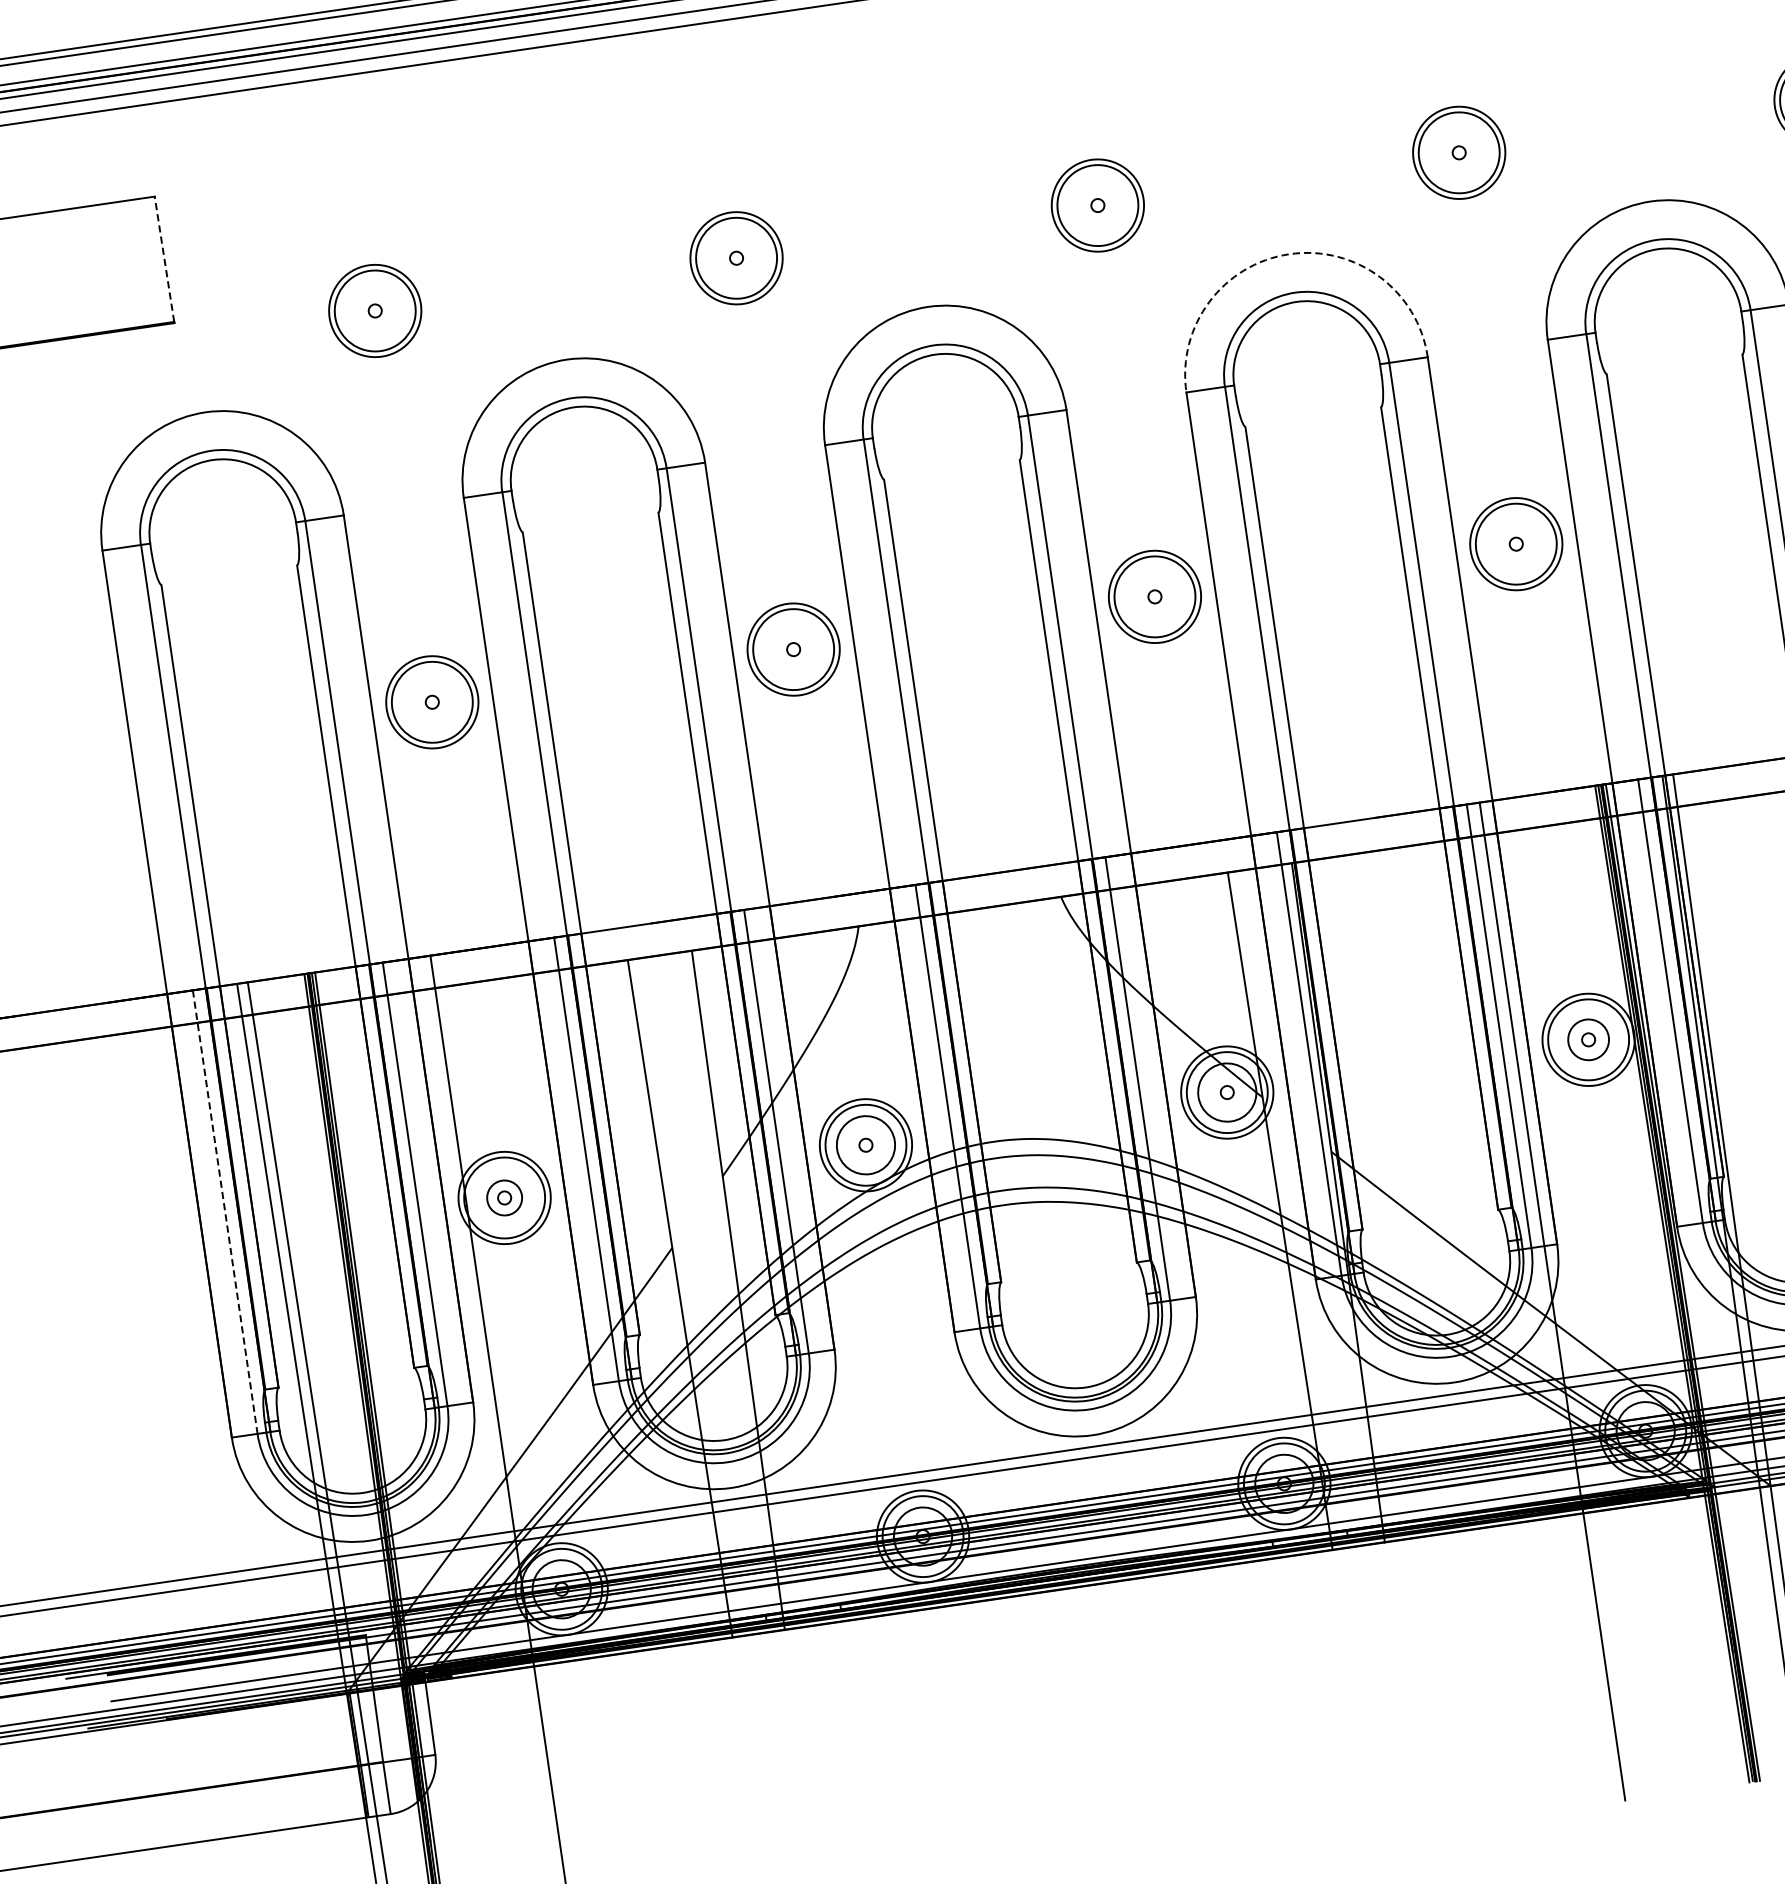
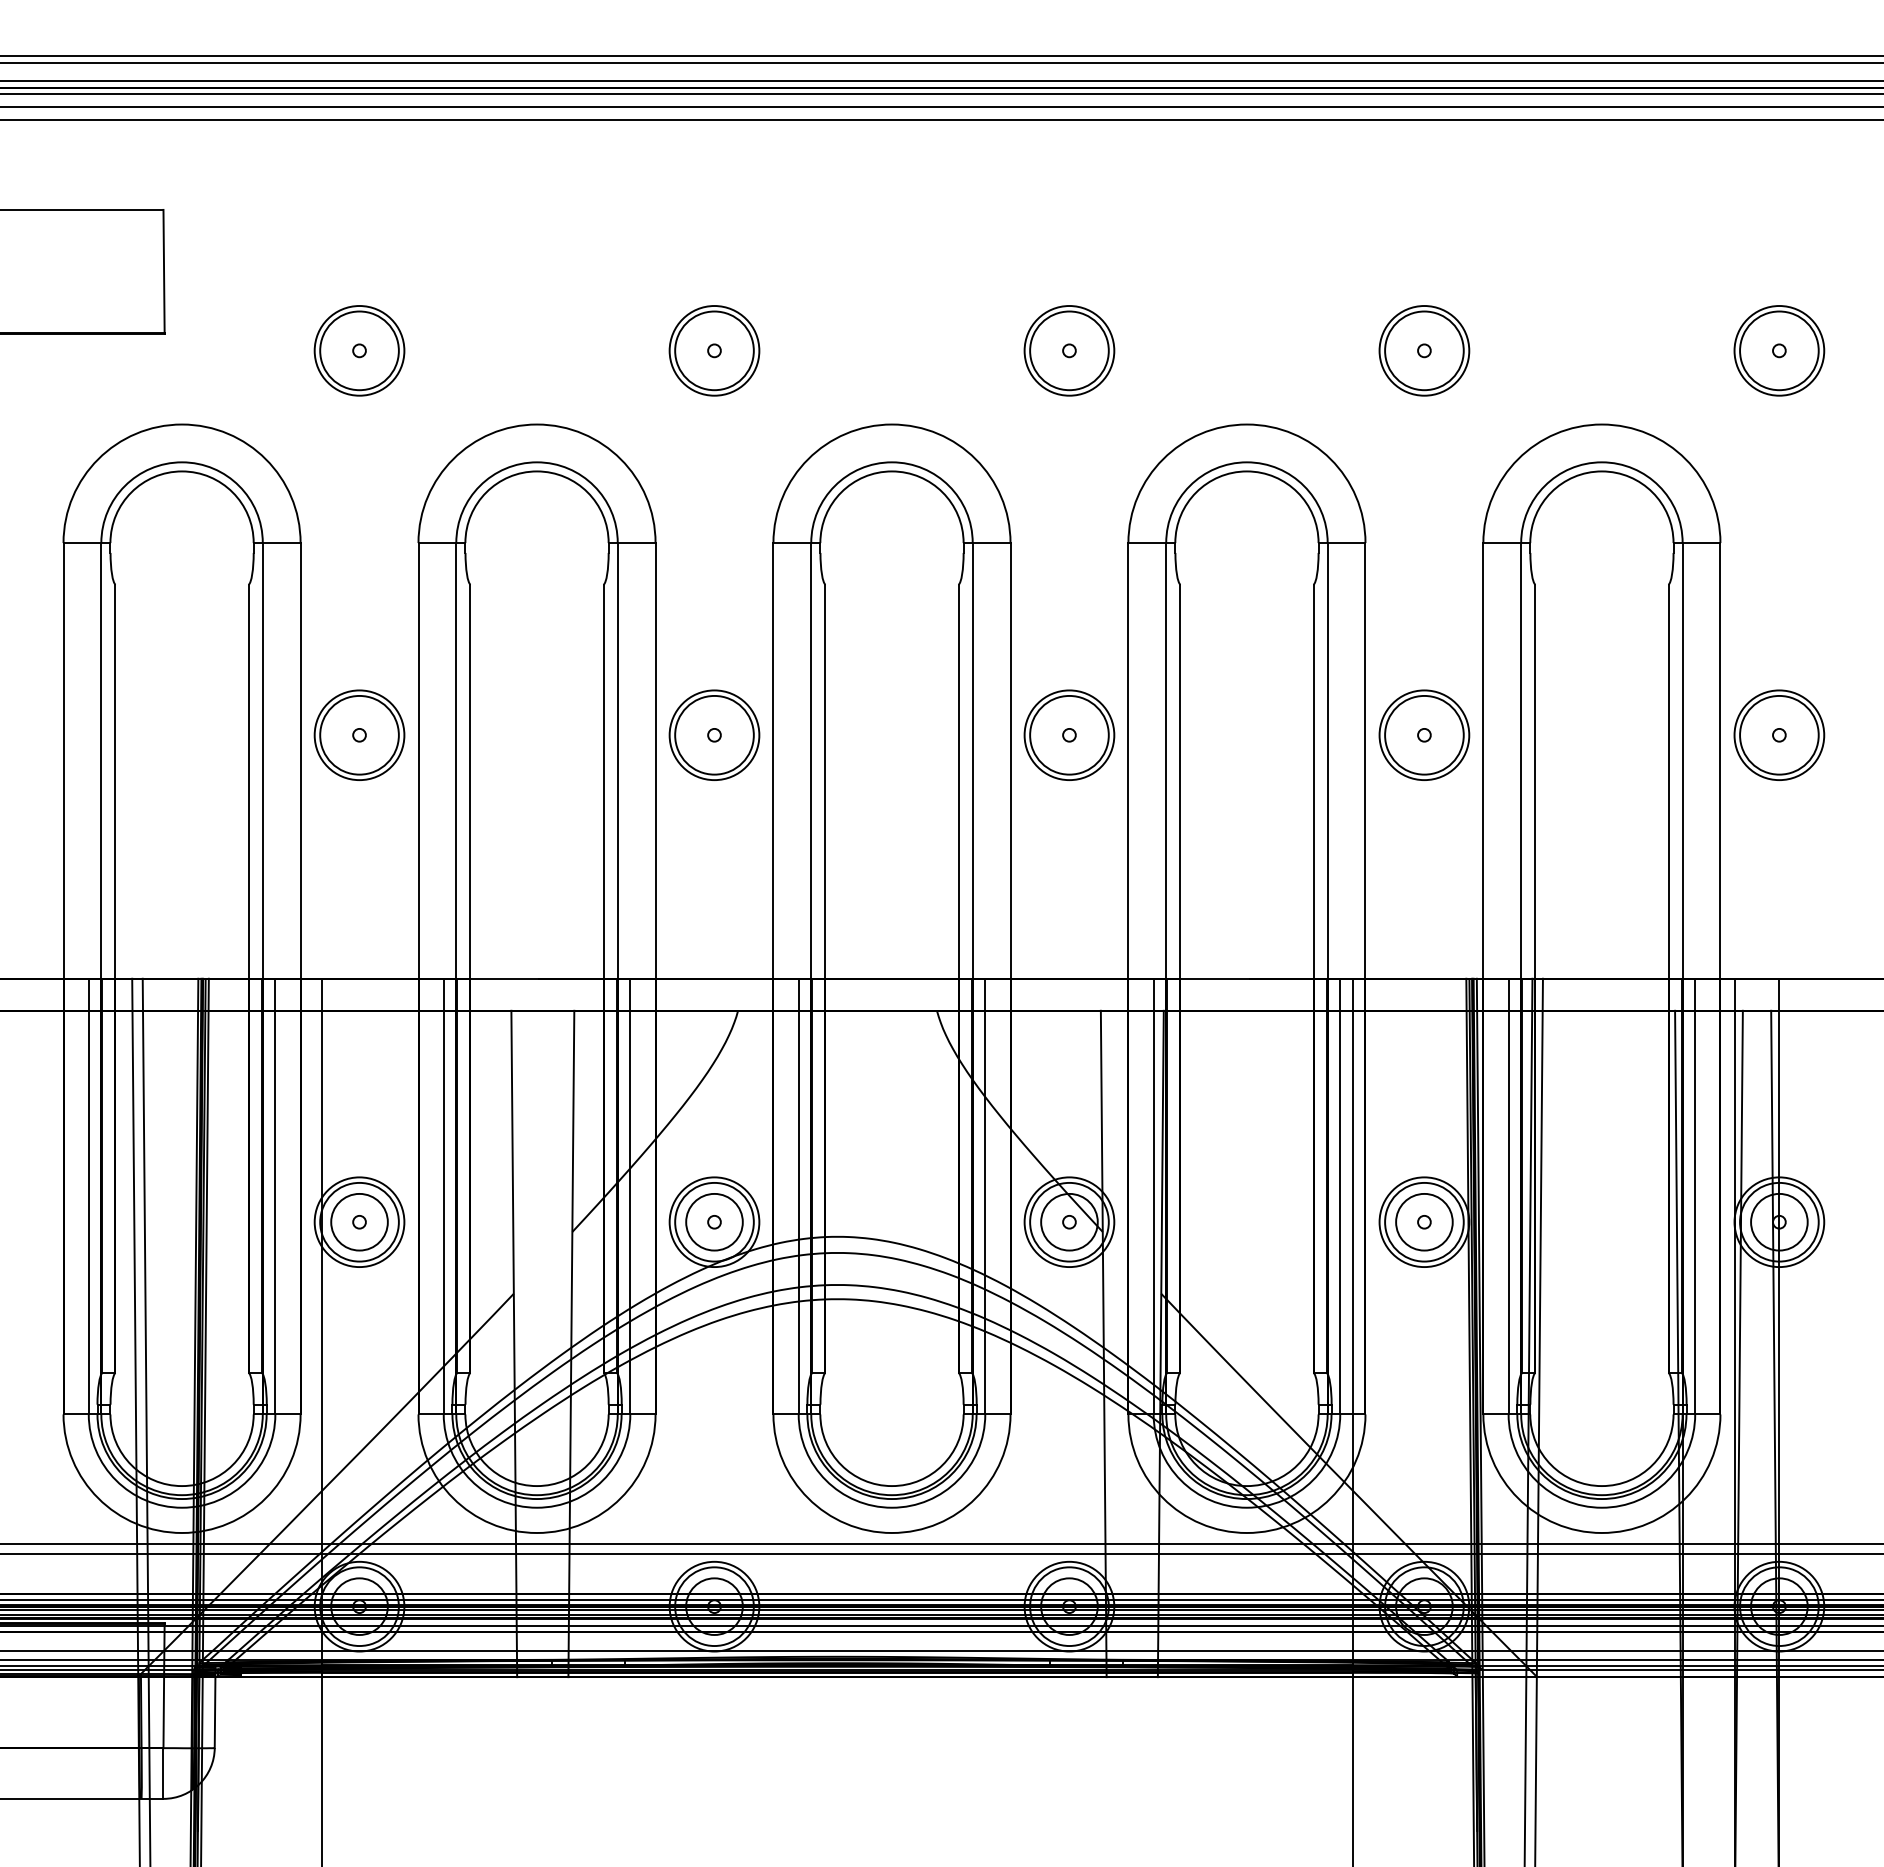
arc: (1289, 254) -> (1246, 424), dashed -> solid
line: (164, 259) -> (164, 271), dashed -> solid
circle: (1588, 1039) -> (1424, 1221), size x1.43
circle: (504, 1197) -> (359, 1221), size x1.67
line: (224, 1212) -> (88, 1196), dashed -> solid

